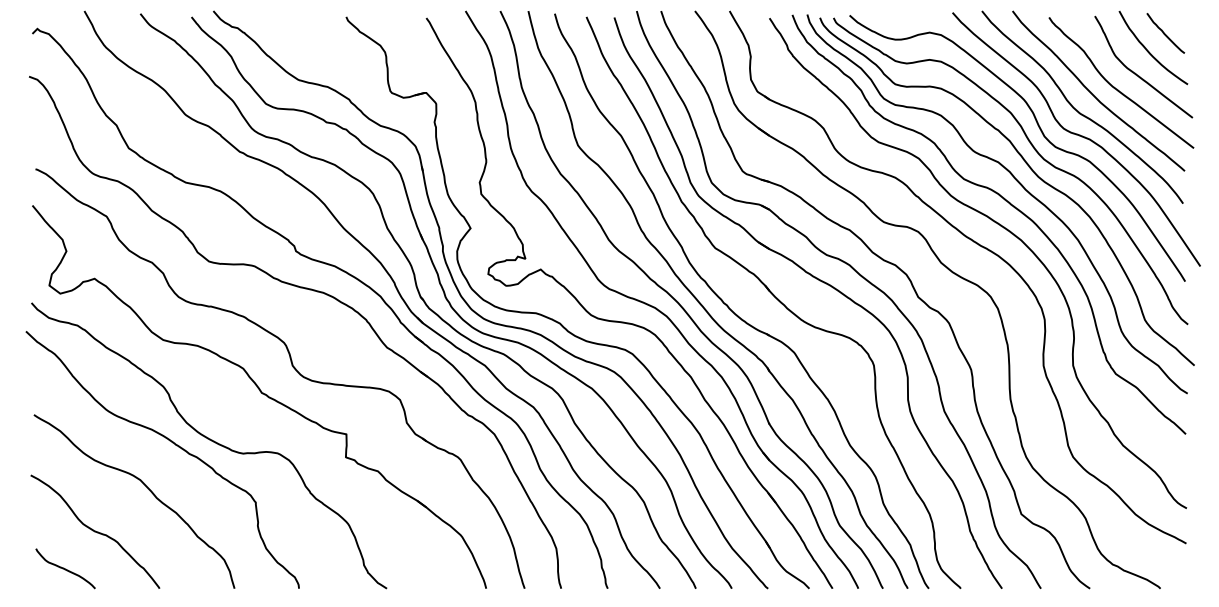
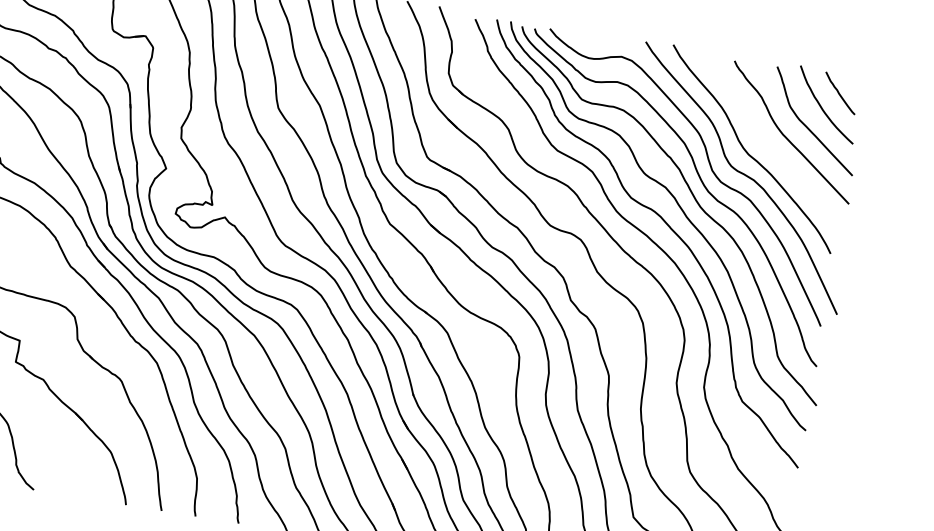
curve: (1093, 94) -> (764, 139), removed

